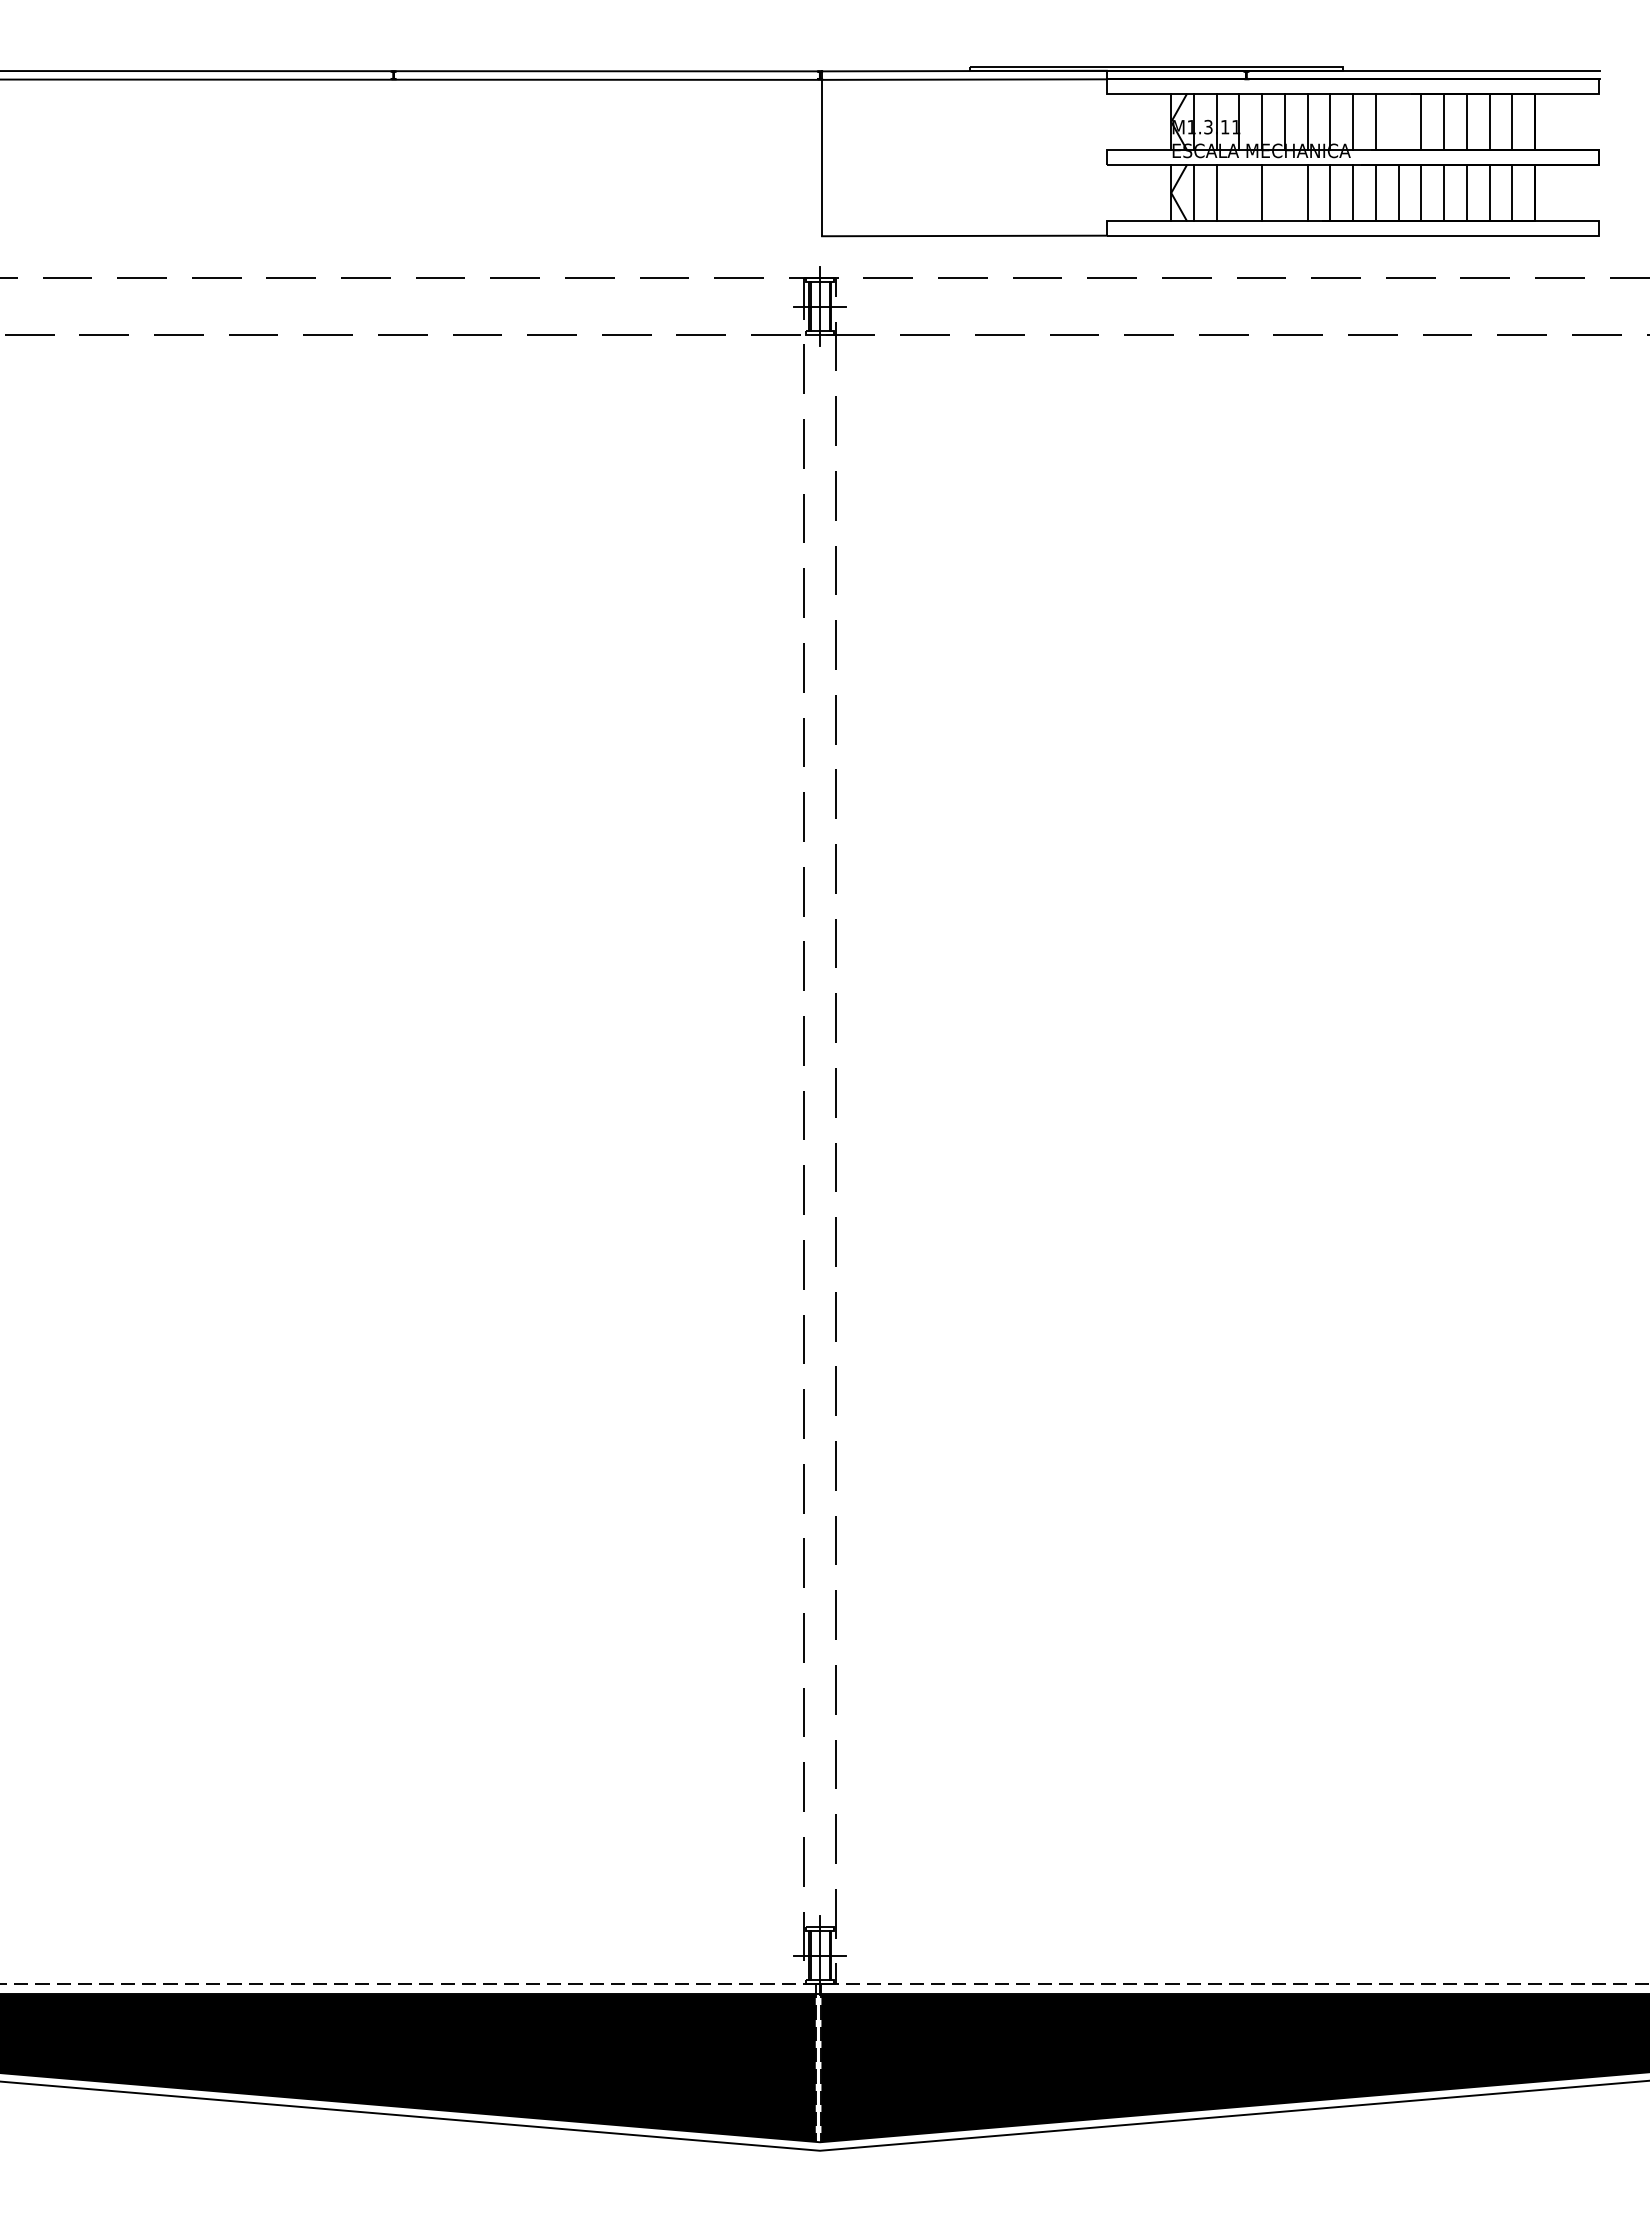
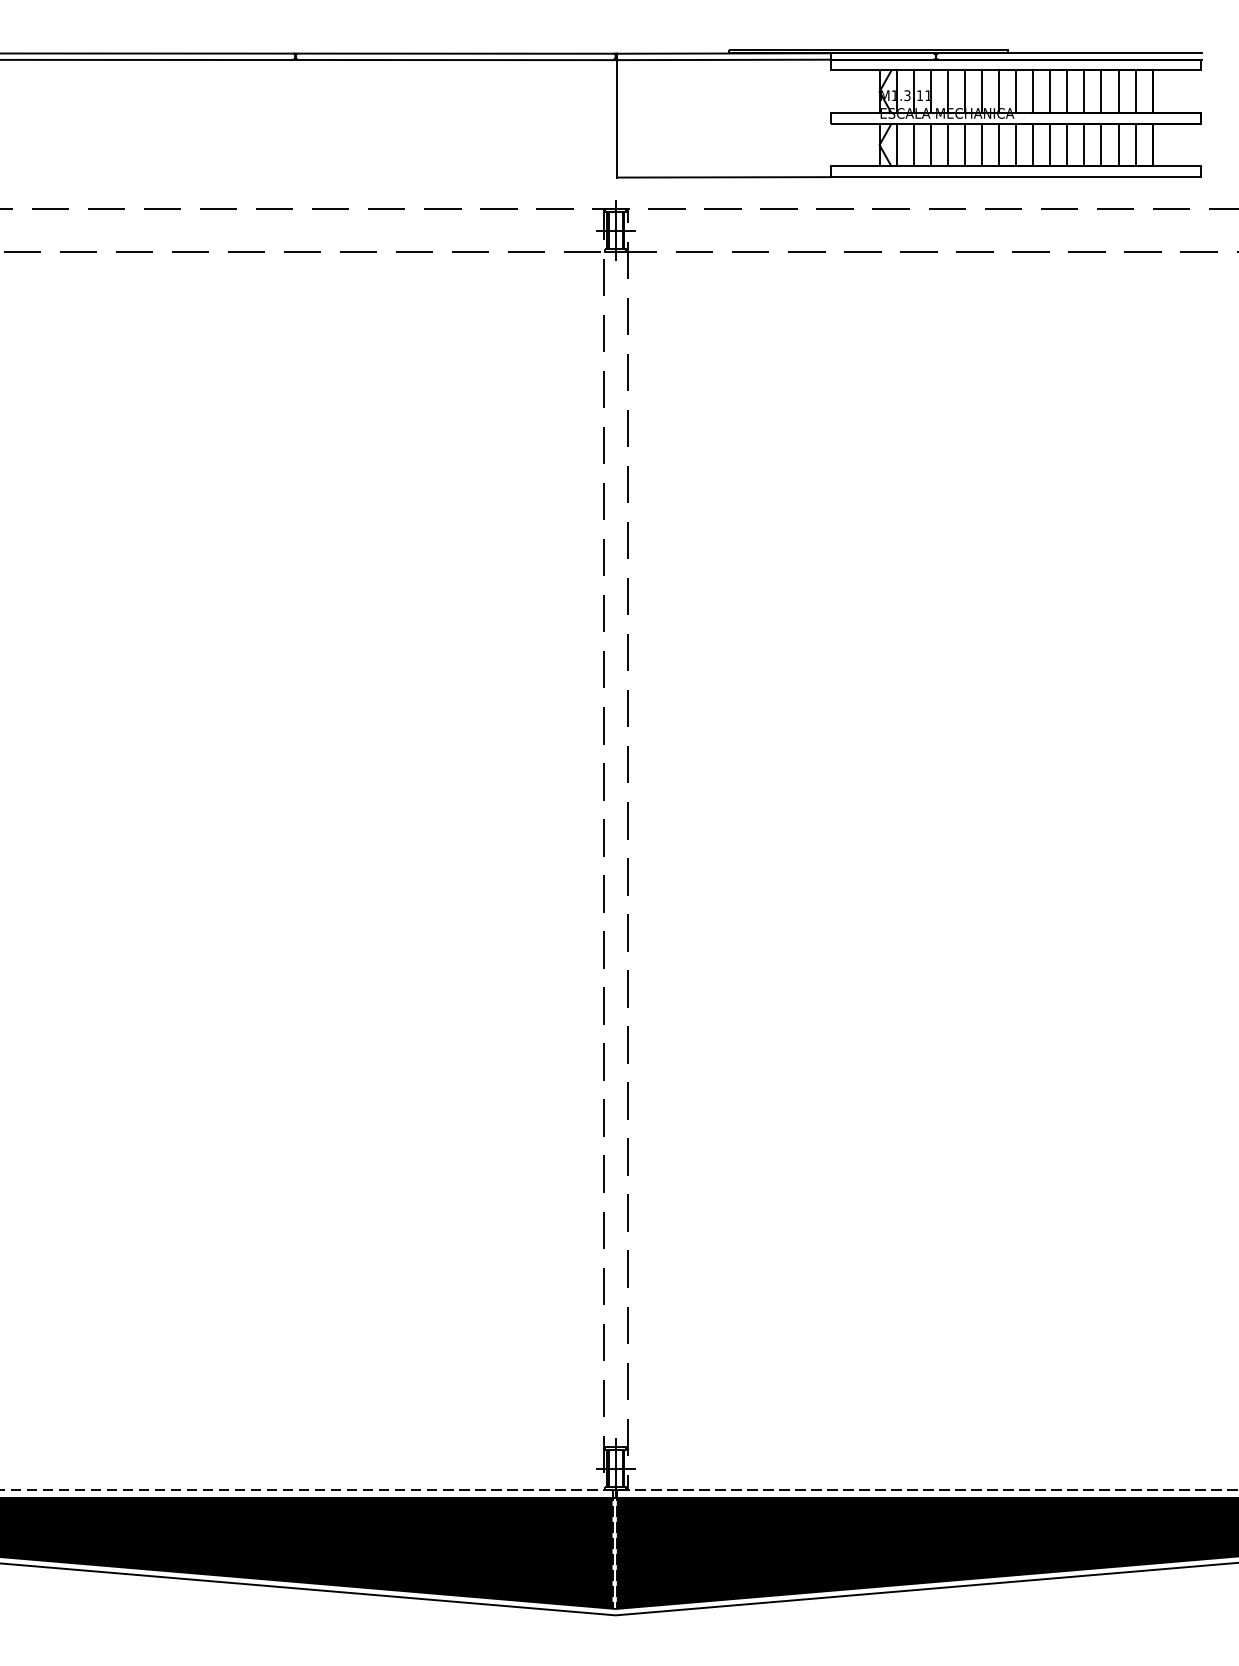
line: (1398, 121) -> (1050, 91), added
line: (1239, 192) -> (930, 144), added
line: (1284, 192) -> (964, 144), added

